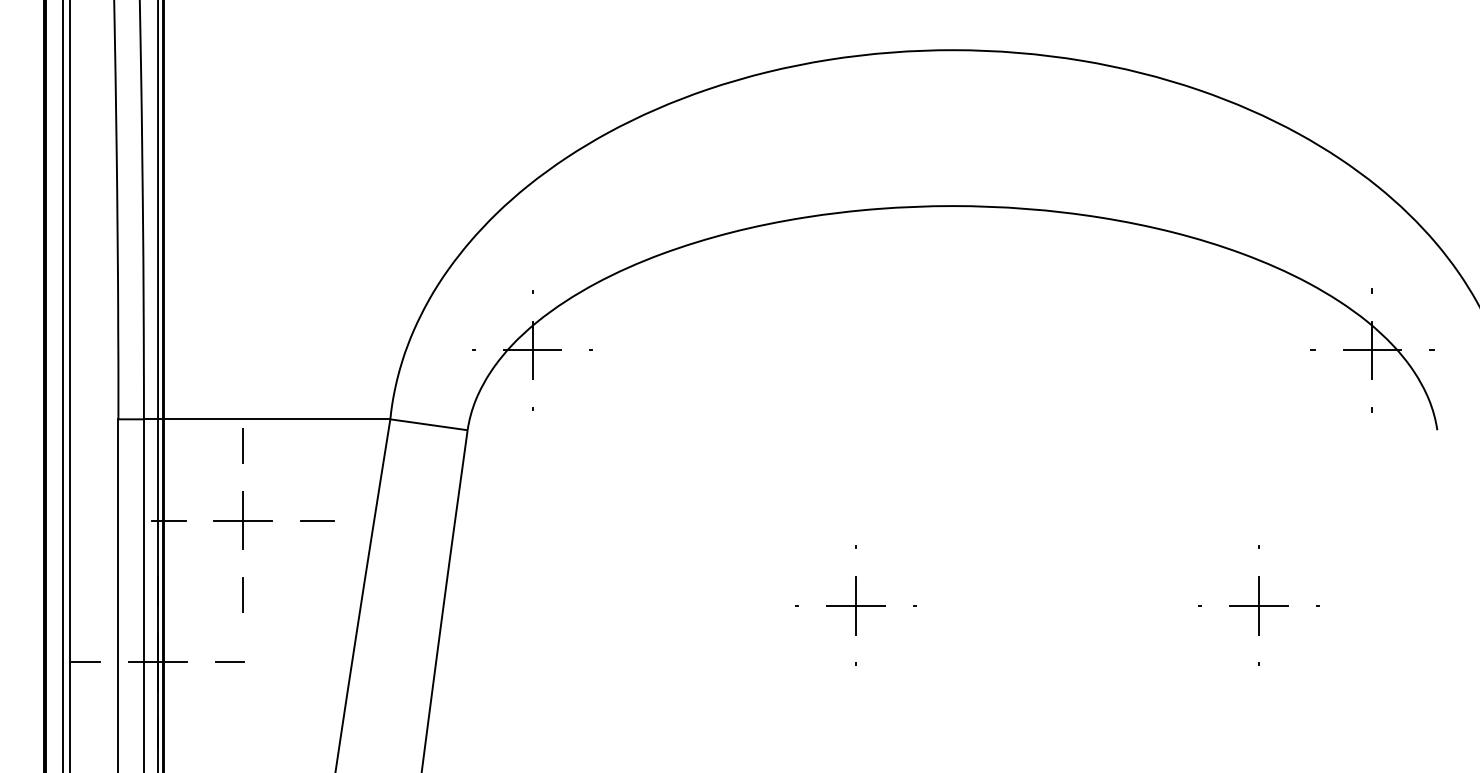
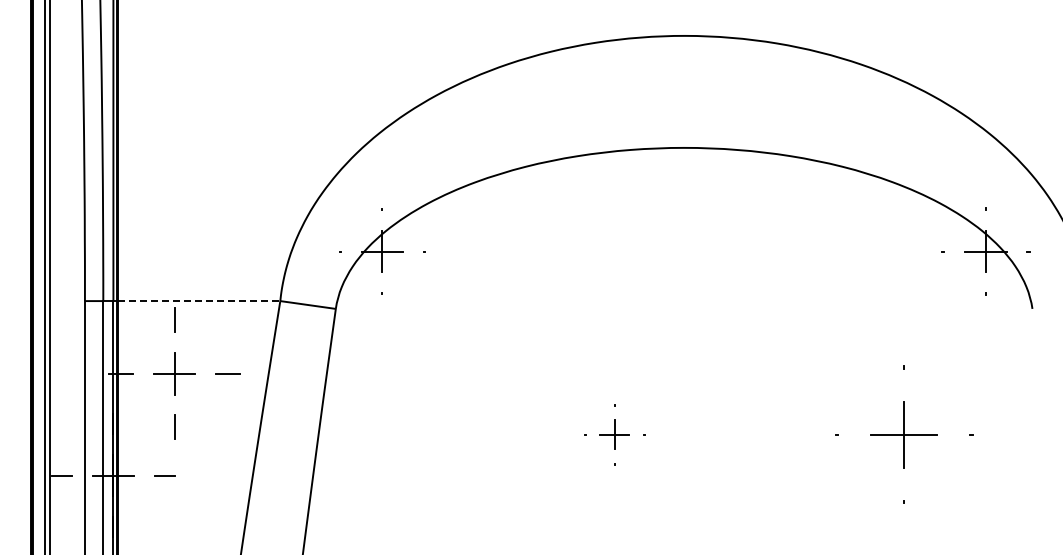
line: (277, 419) -> (199, 301), solid -> dashed
part: (855, 605) -> (614, 434), size x0.7
part: (1259, 605) -> (904, 434), size x1.6

